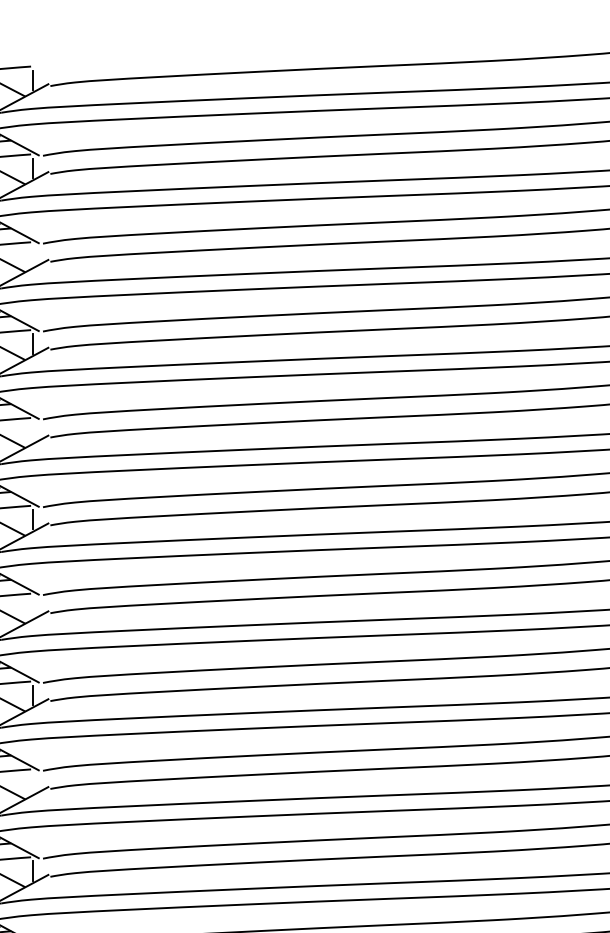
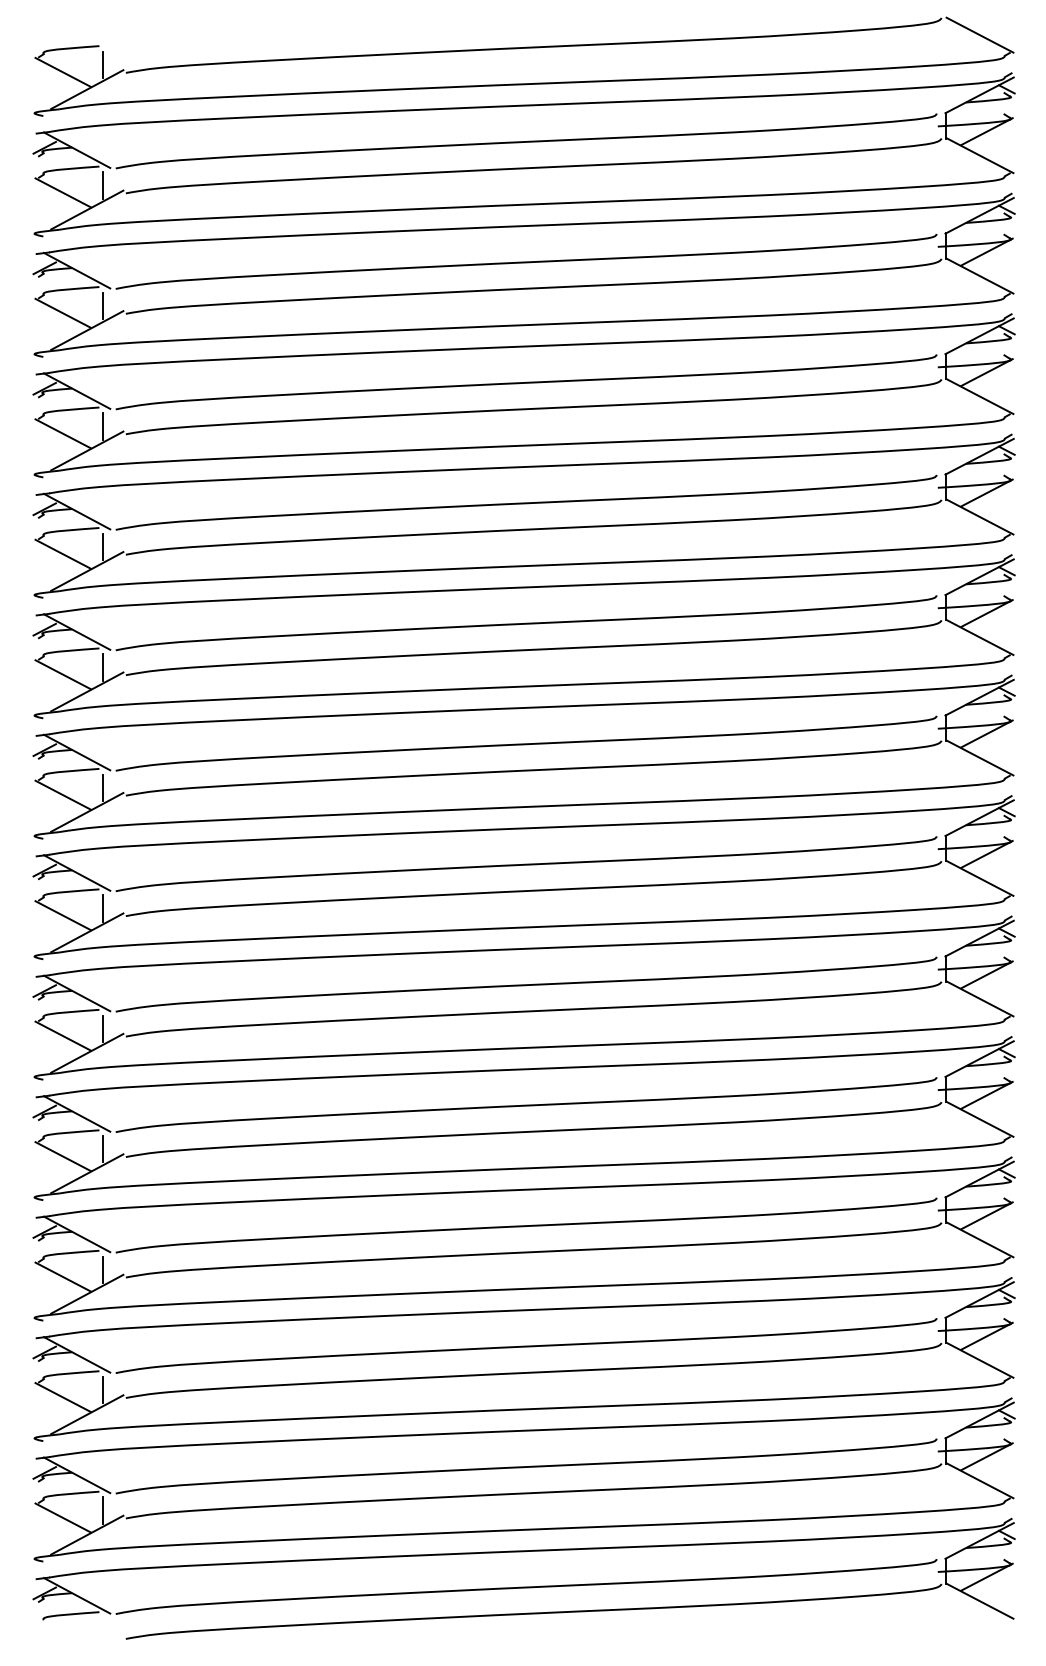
line: (33, 255) -> (102, 305), added
line: (33, 431) -> (102, 546), added
line: (33, 607) -> (102, 787), added
line: (33, 783) -> (102, 1028), added

